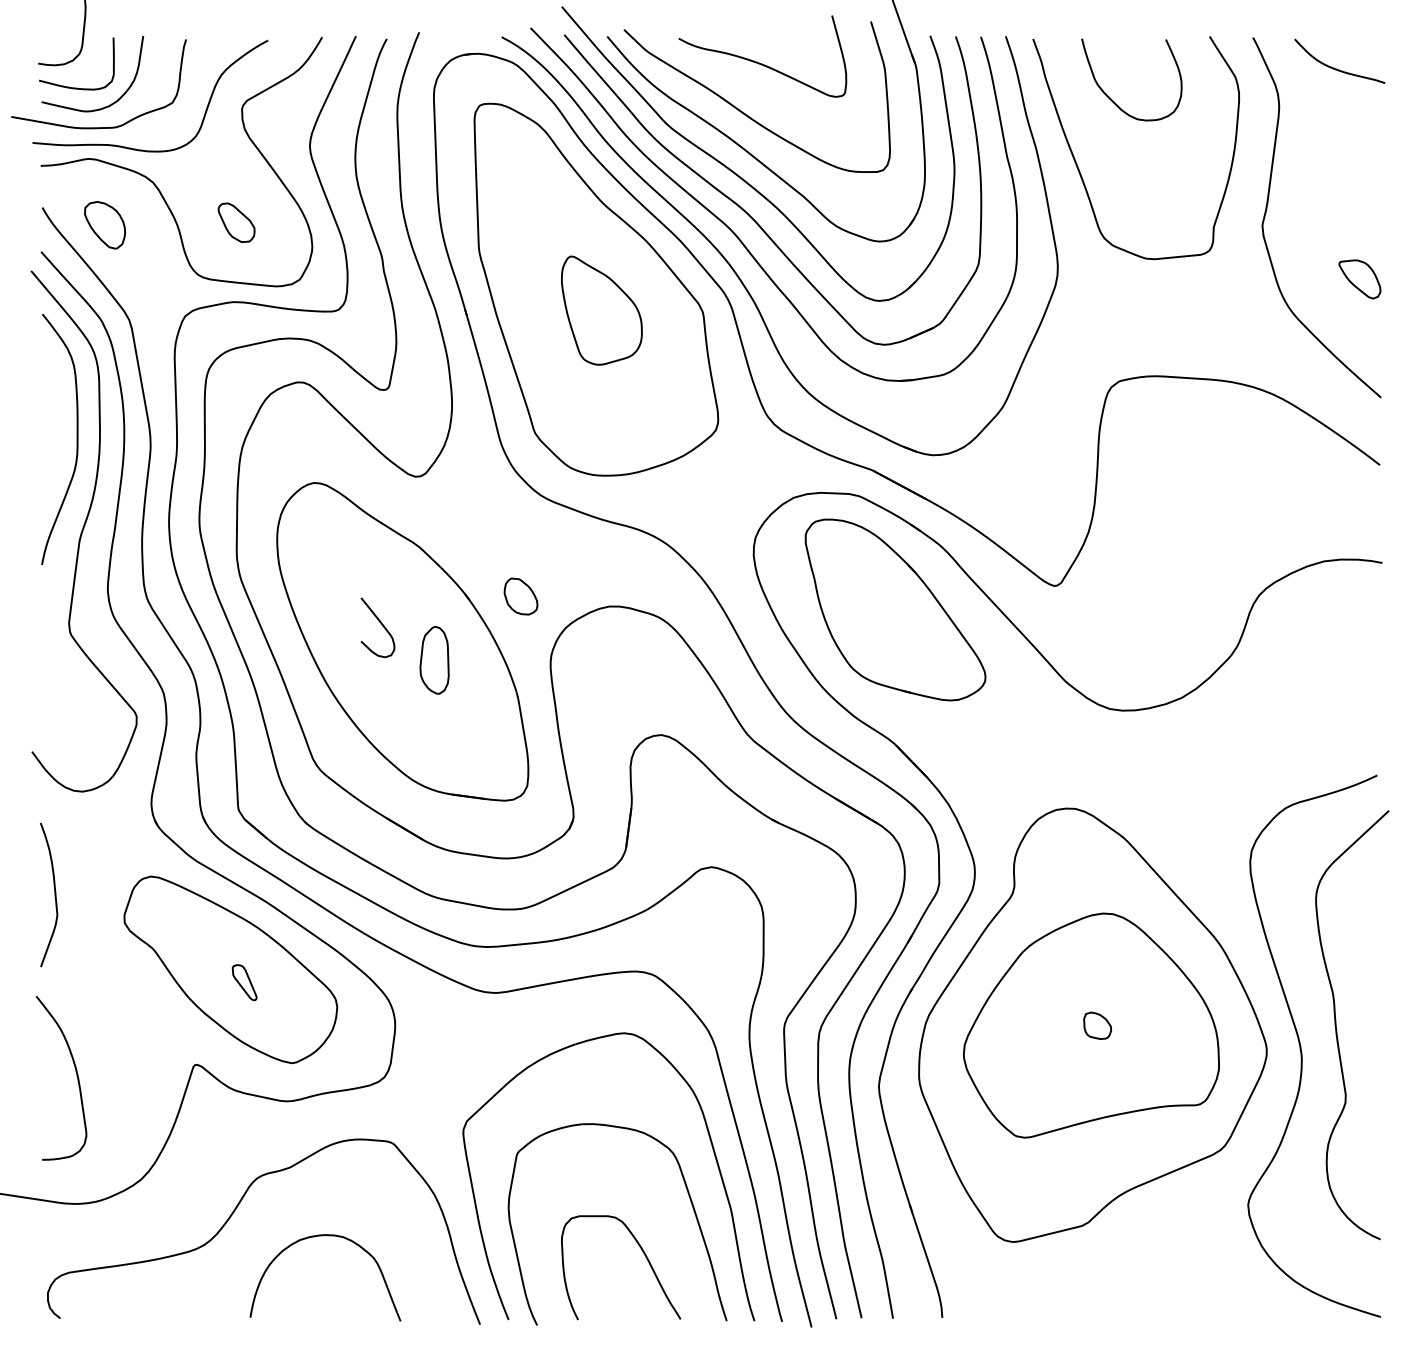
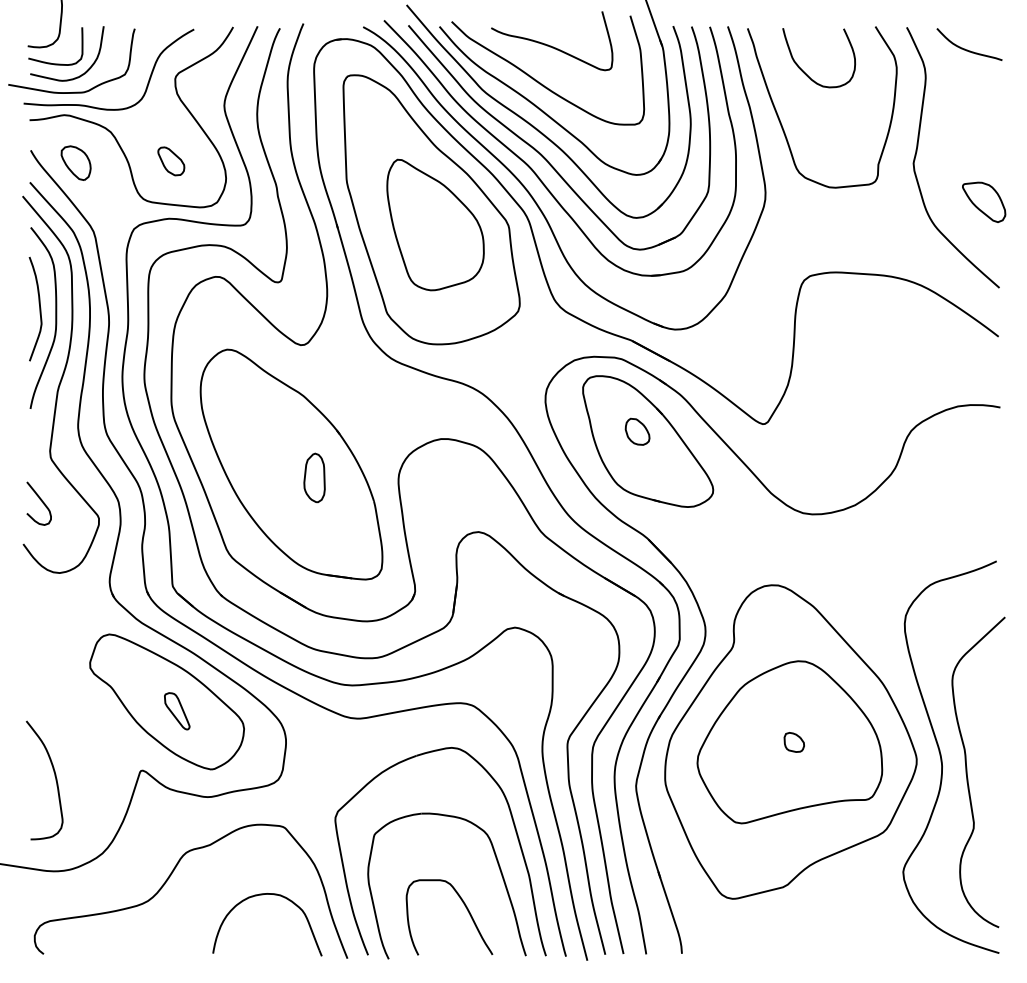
part: (1359, 279) -> (983, 202), size x1.43
part: (601, 310) -> (435, 224), size x1.67
part: (520, 596) -> (637, 431), moved
curve: (381, 625) -> (41, 501), moved
curve: (54, 894) -> (39, 308), moved
part: (244, 982) -> (177, 711), size x1.43
curve: (1336, 1024) -> (967, 771), moved
part: (323, 1236) -> (266, 894), moved

